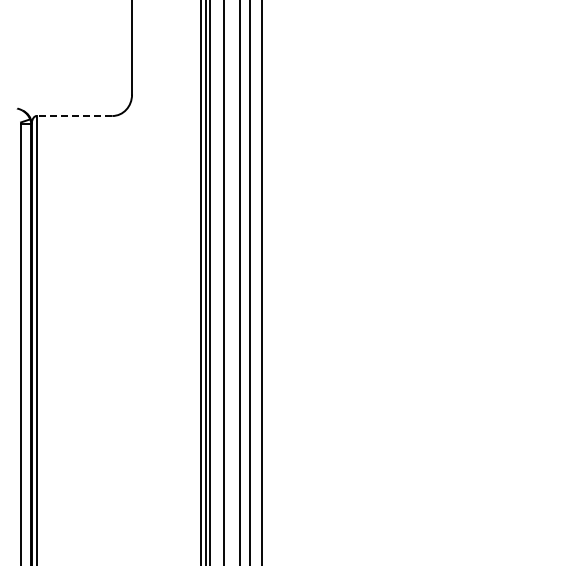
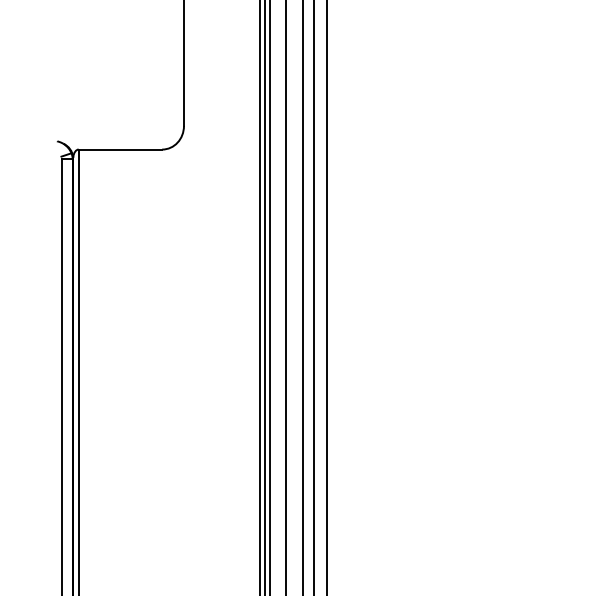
line: (74, 115) -> (120, 148), dashed -> solid

